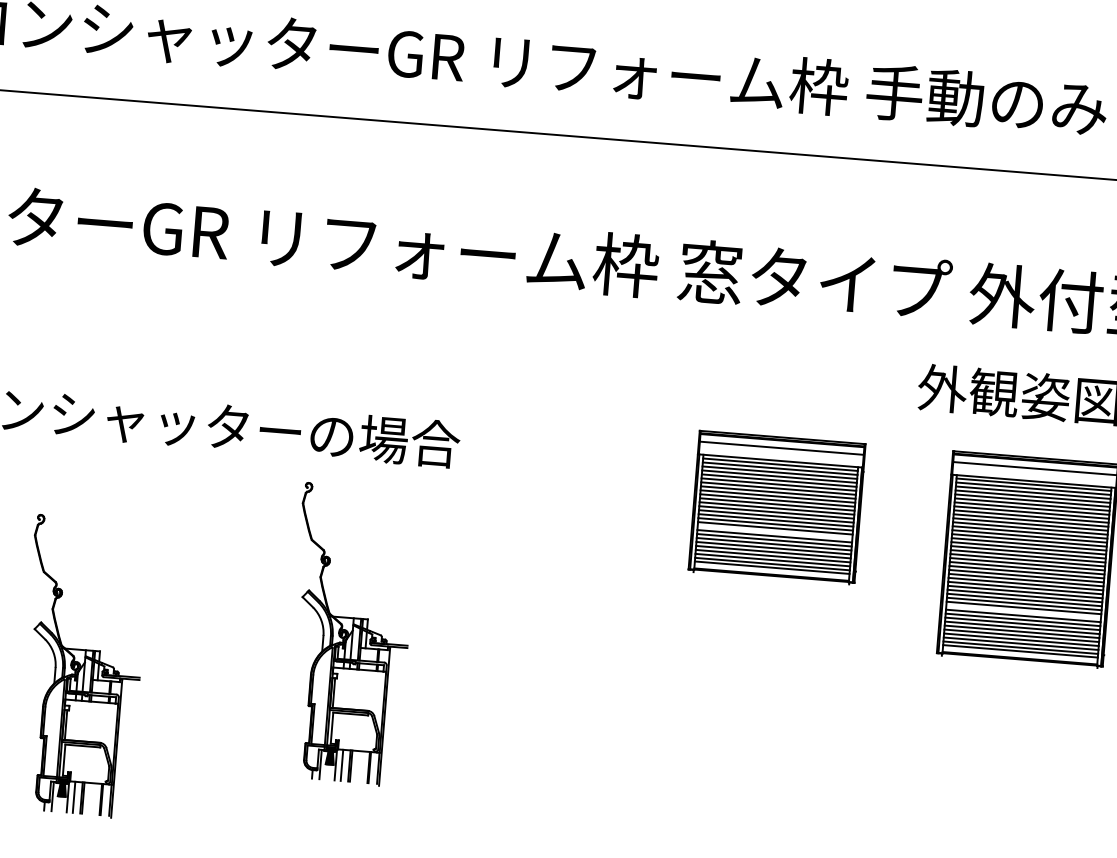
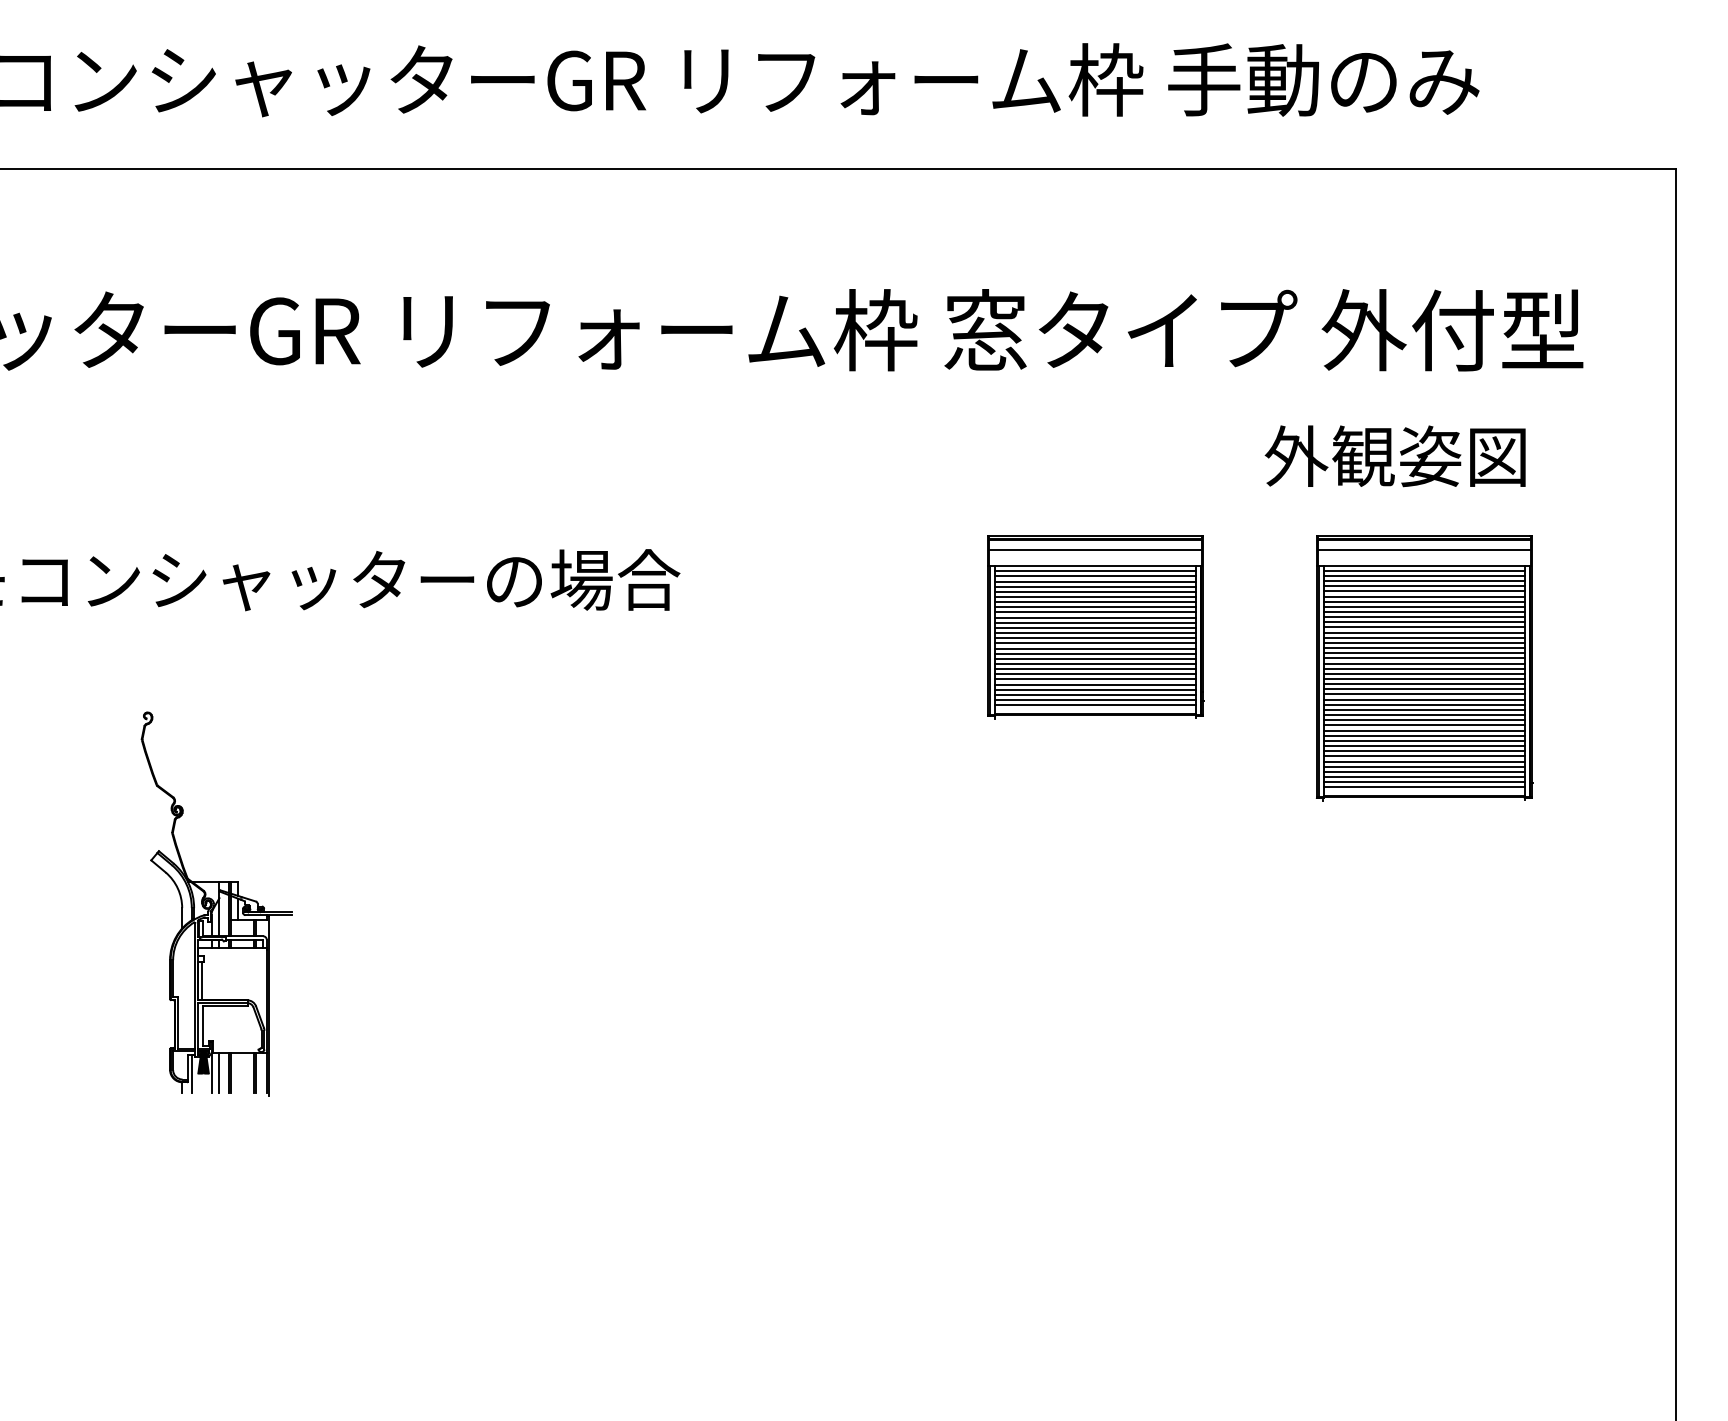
line: (775, 532) -> (1095, 658), added
line: (1023, 611) -> (1423, 735), added
part: (350, 634) -> (558, 834), removed

